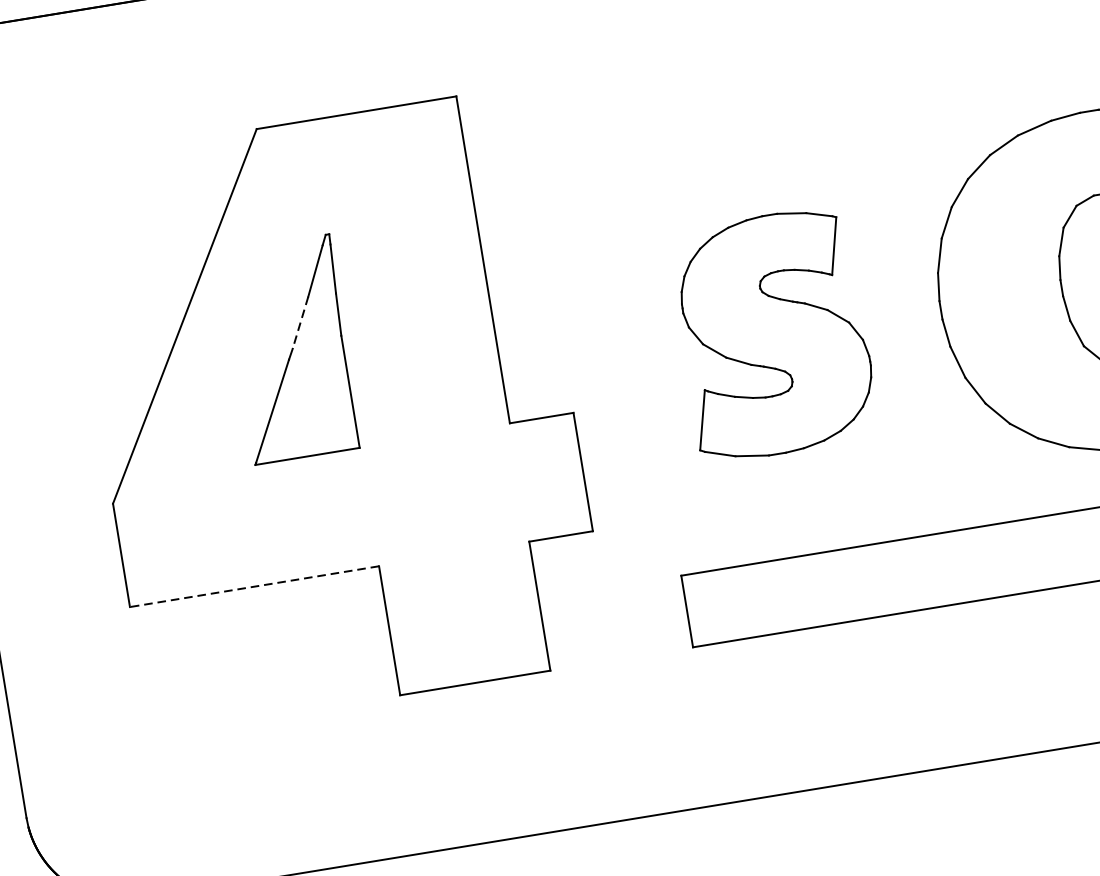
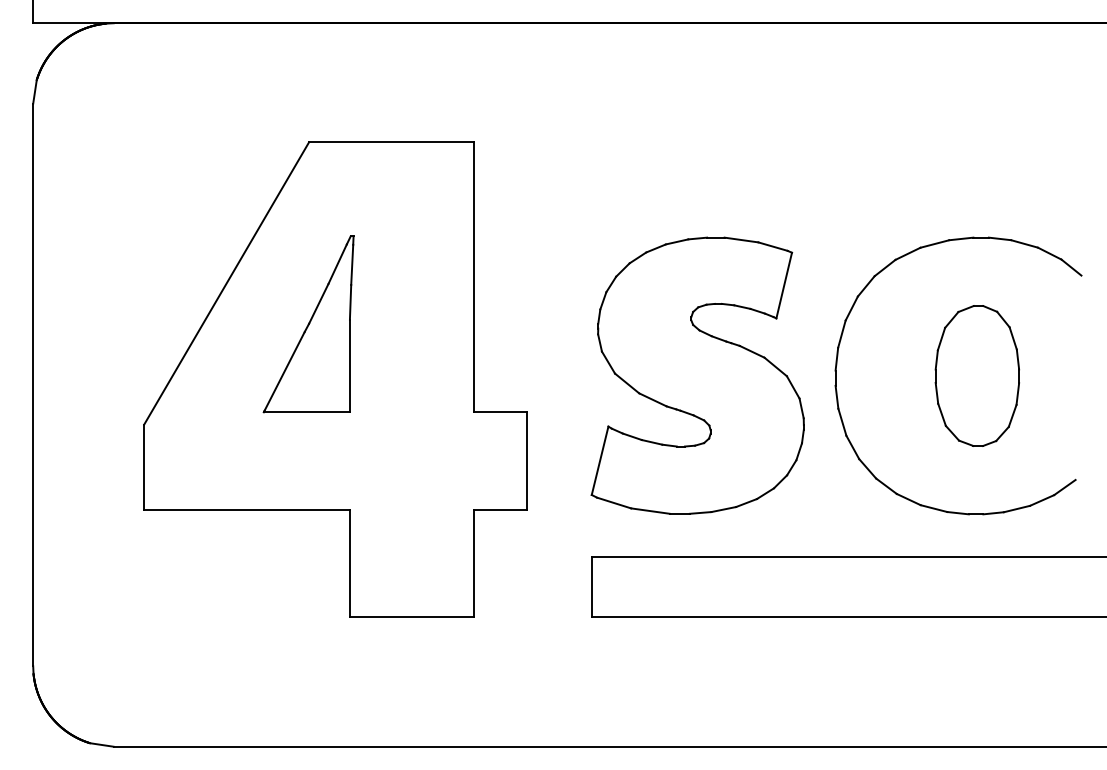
line: (300, 323) -> (318, 304), dashed -> solid
part: (773, 334) -> (697, 375), size x1.43
line: (255, 587) -> (247, 510), dashed -> solid

